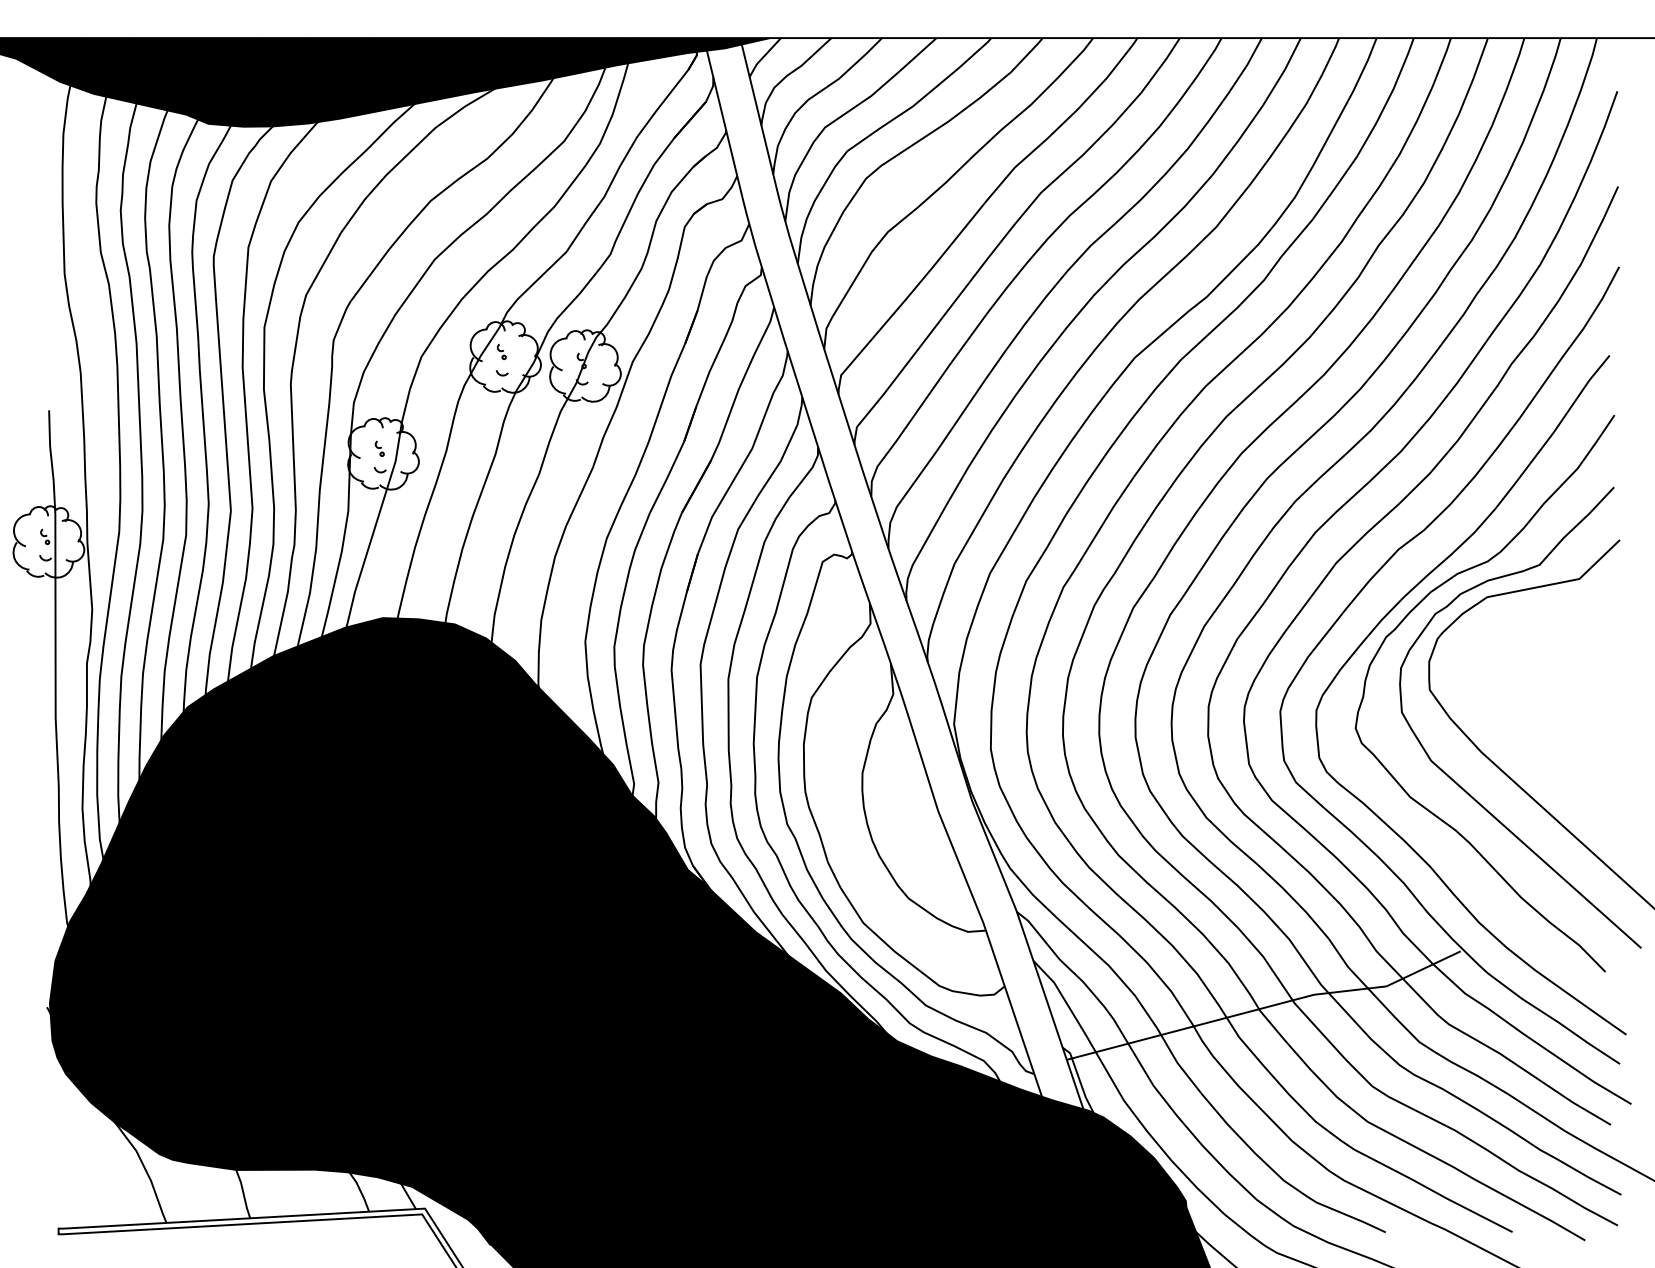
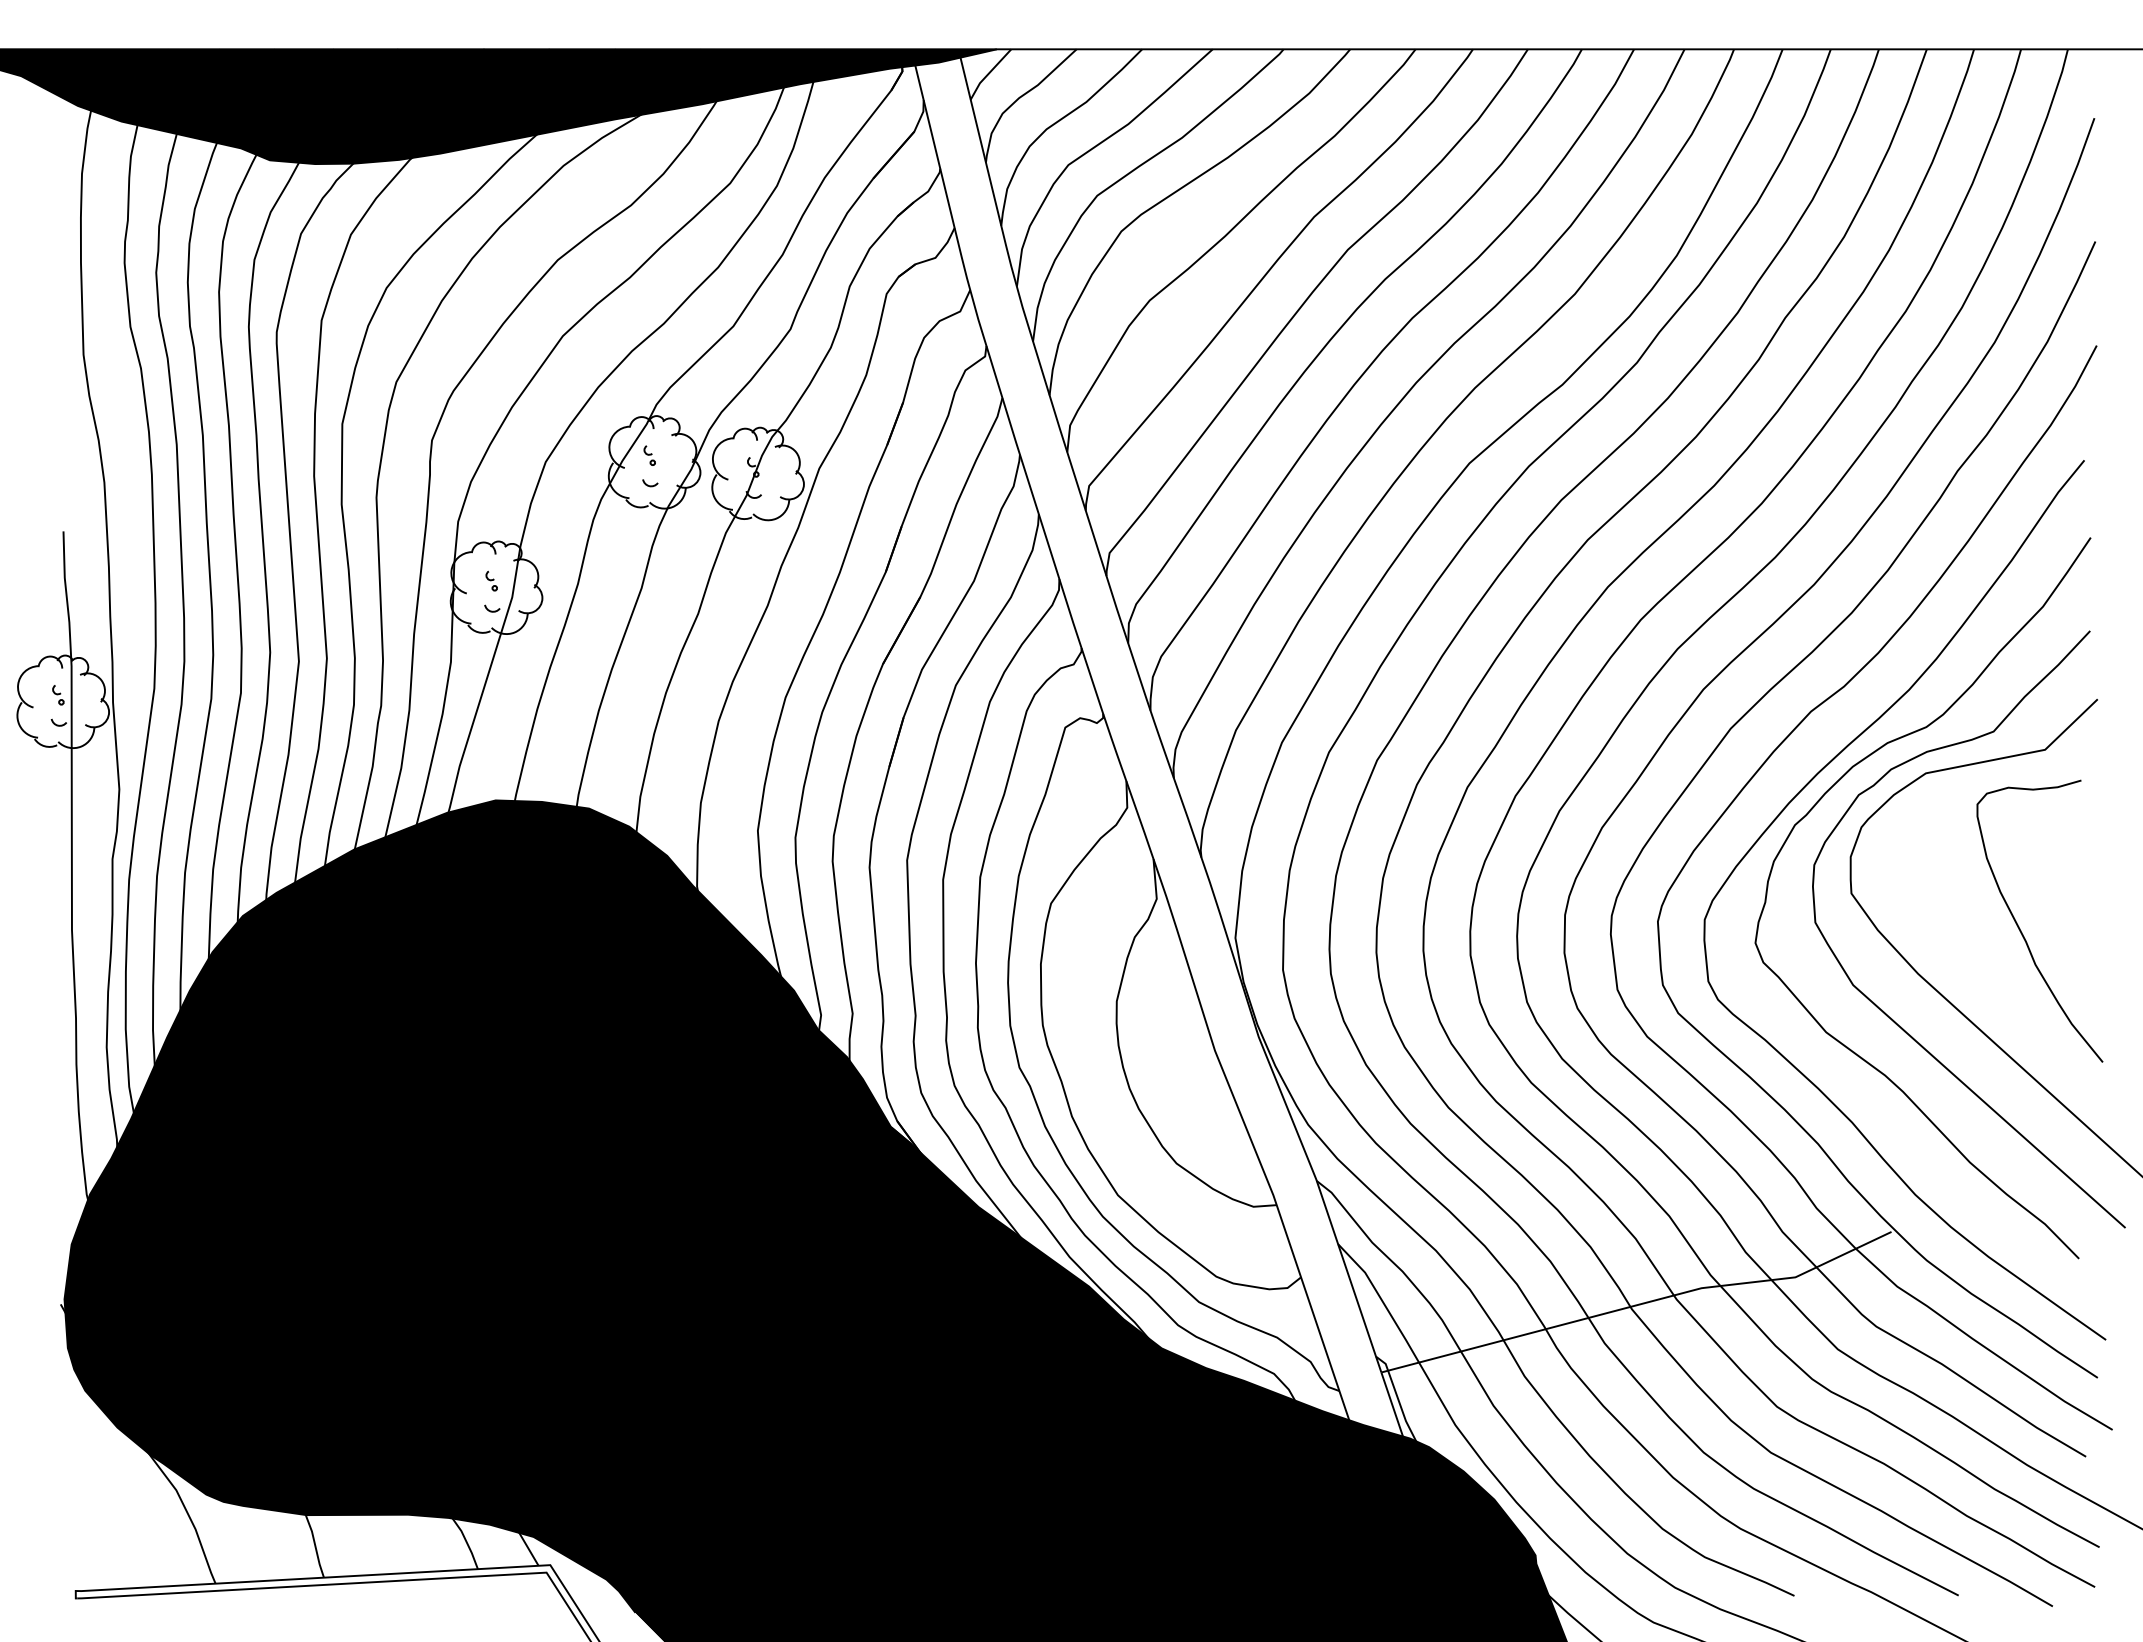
curve: (1561, 718) -> (2021, 930), added

